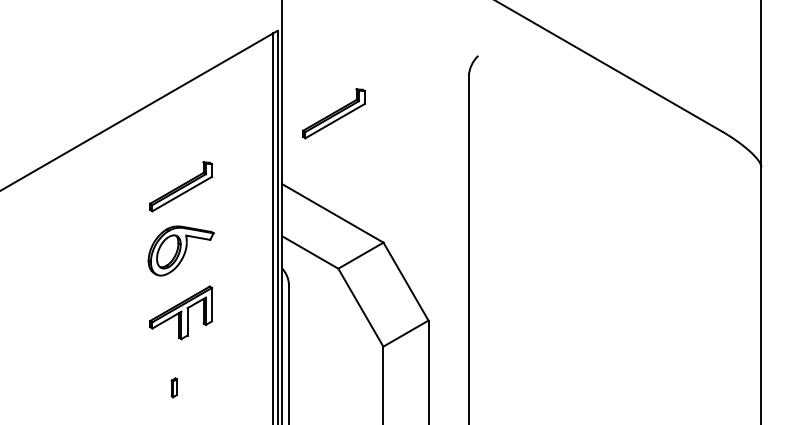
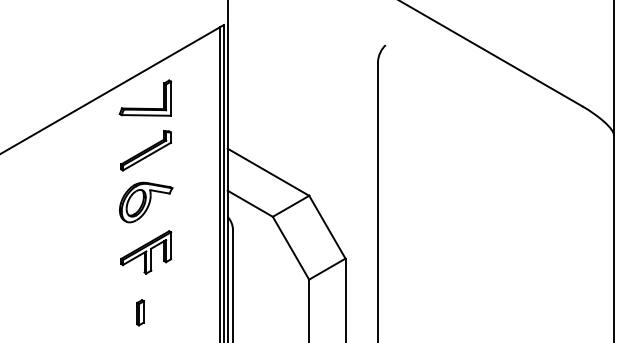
part: (333, 113) -> (268, 91), removed
part: (180, 133) -> (145, 107), added
part: (174, 387) -> (140, 312), size x1.67

